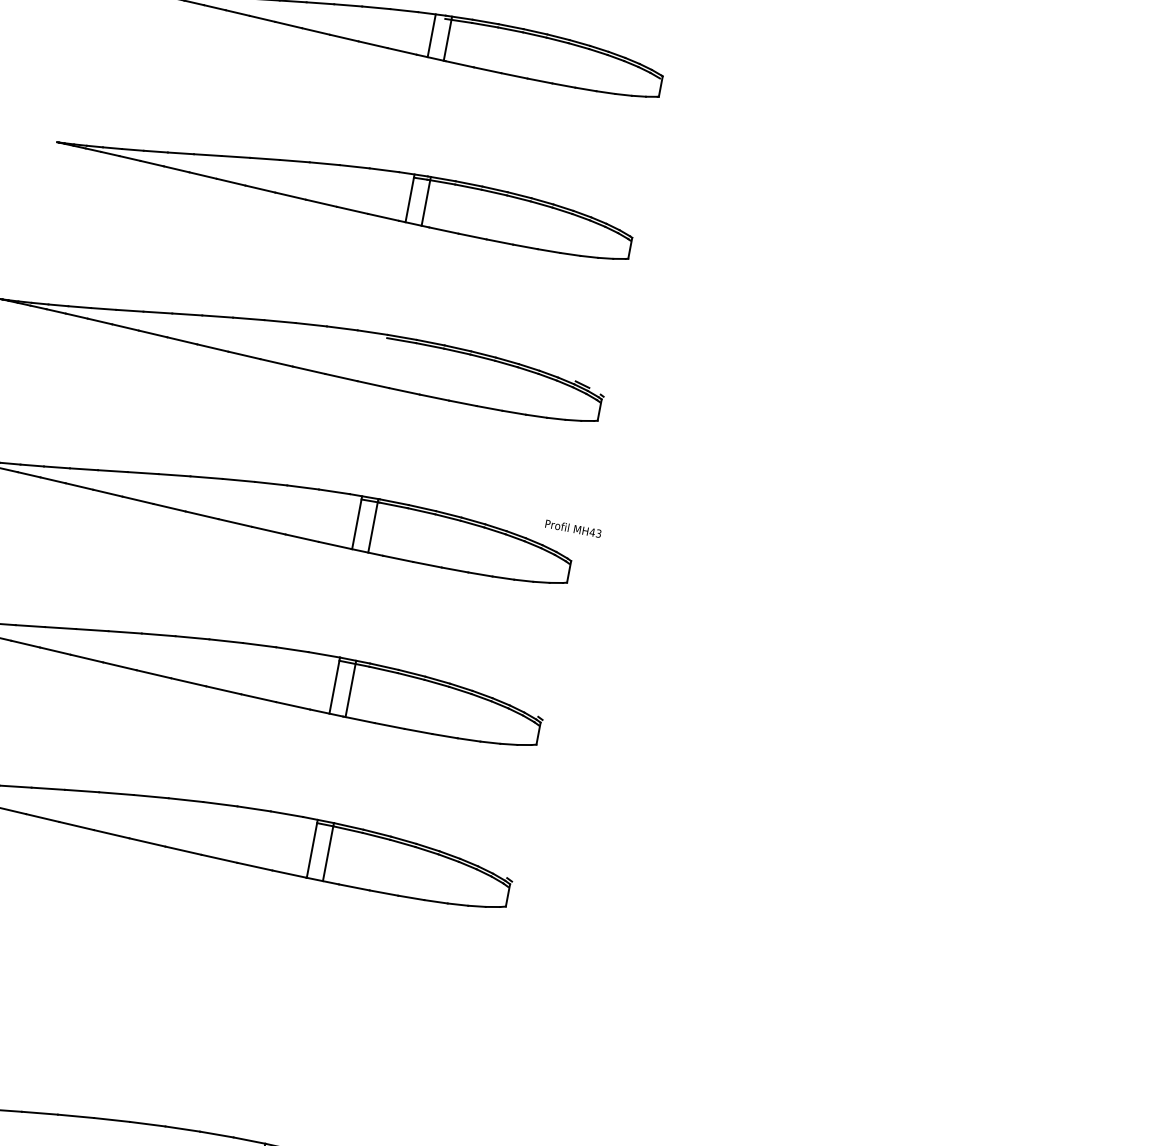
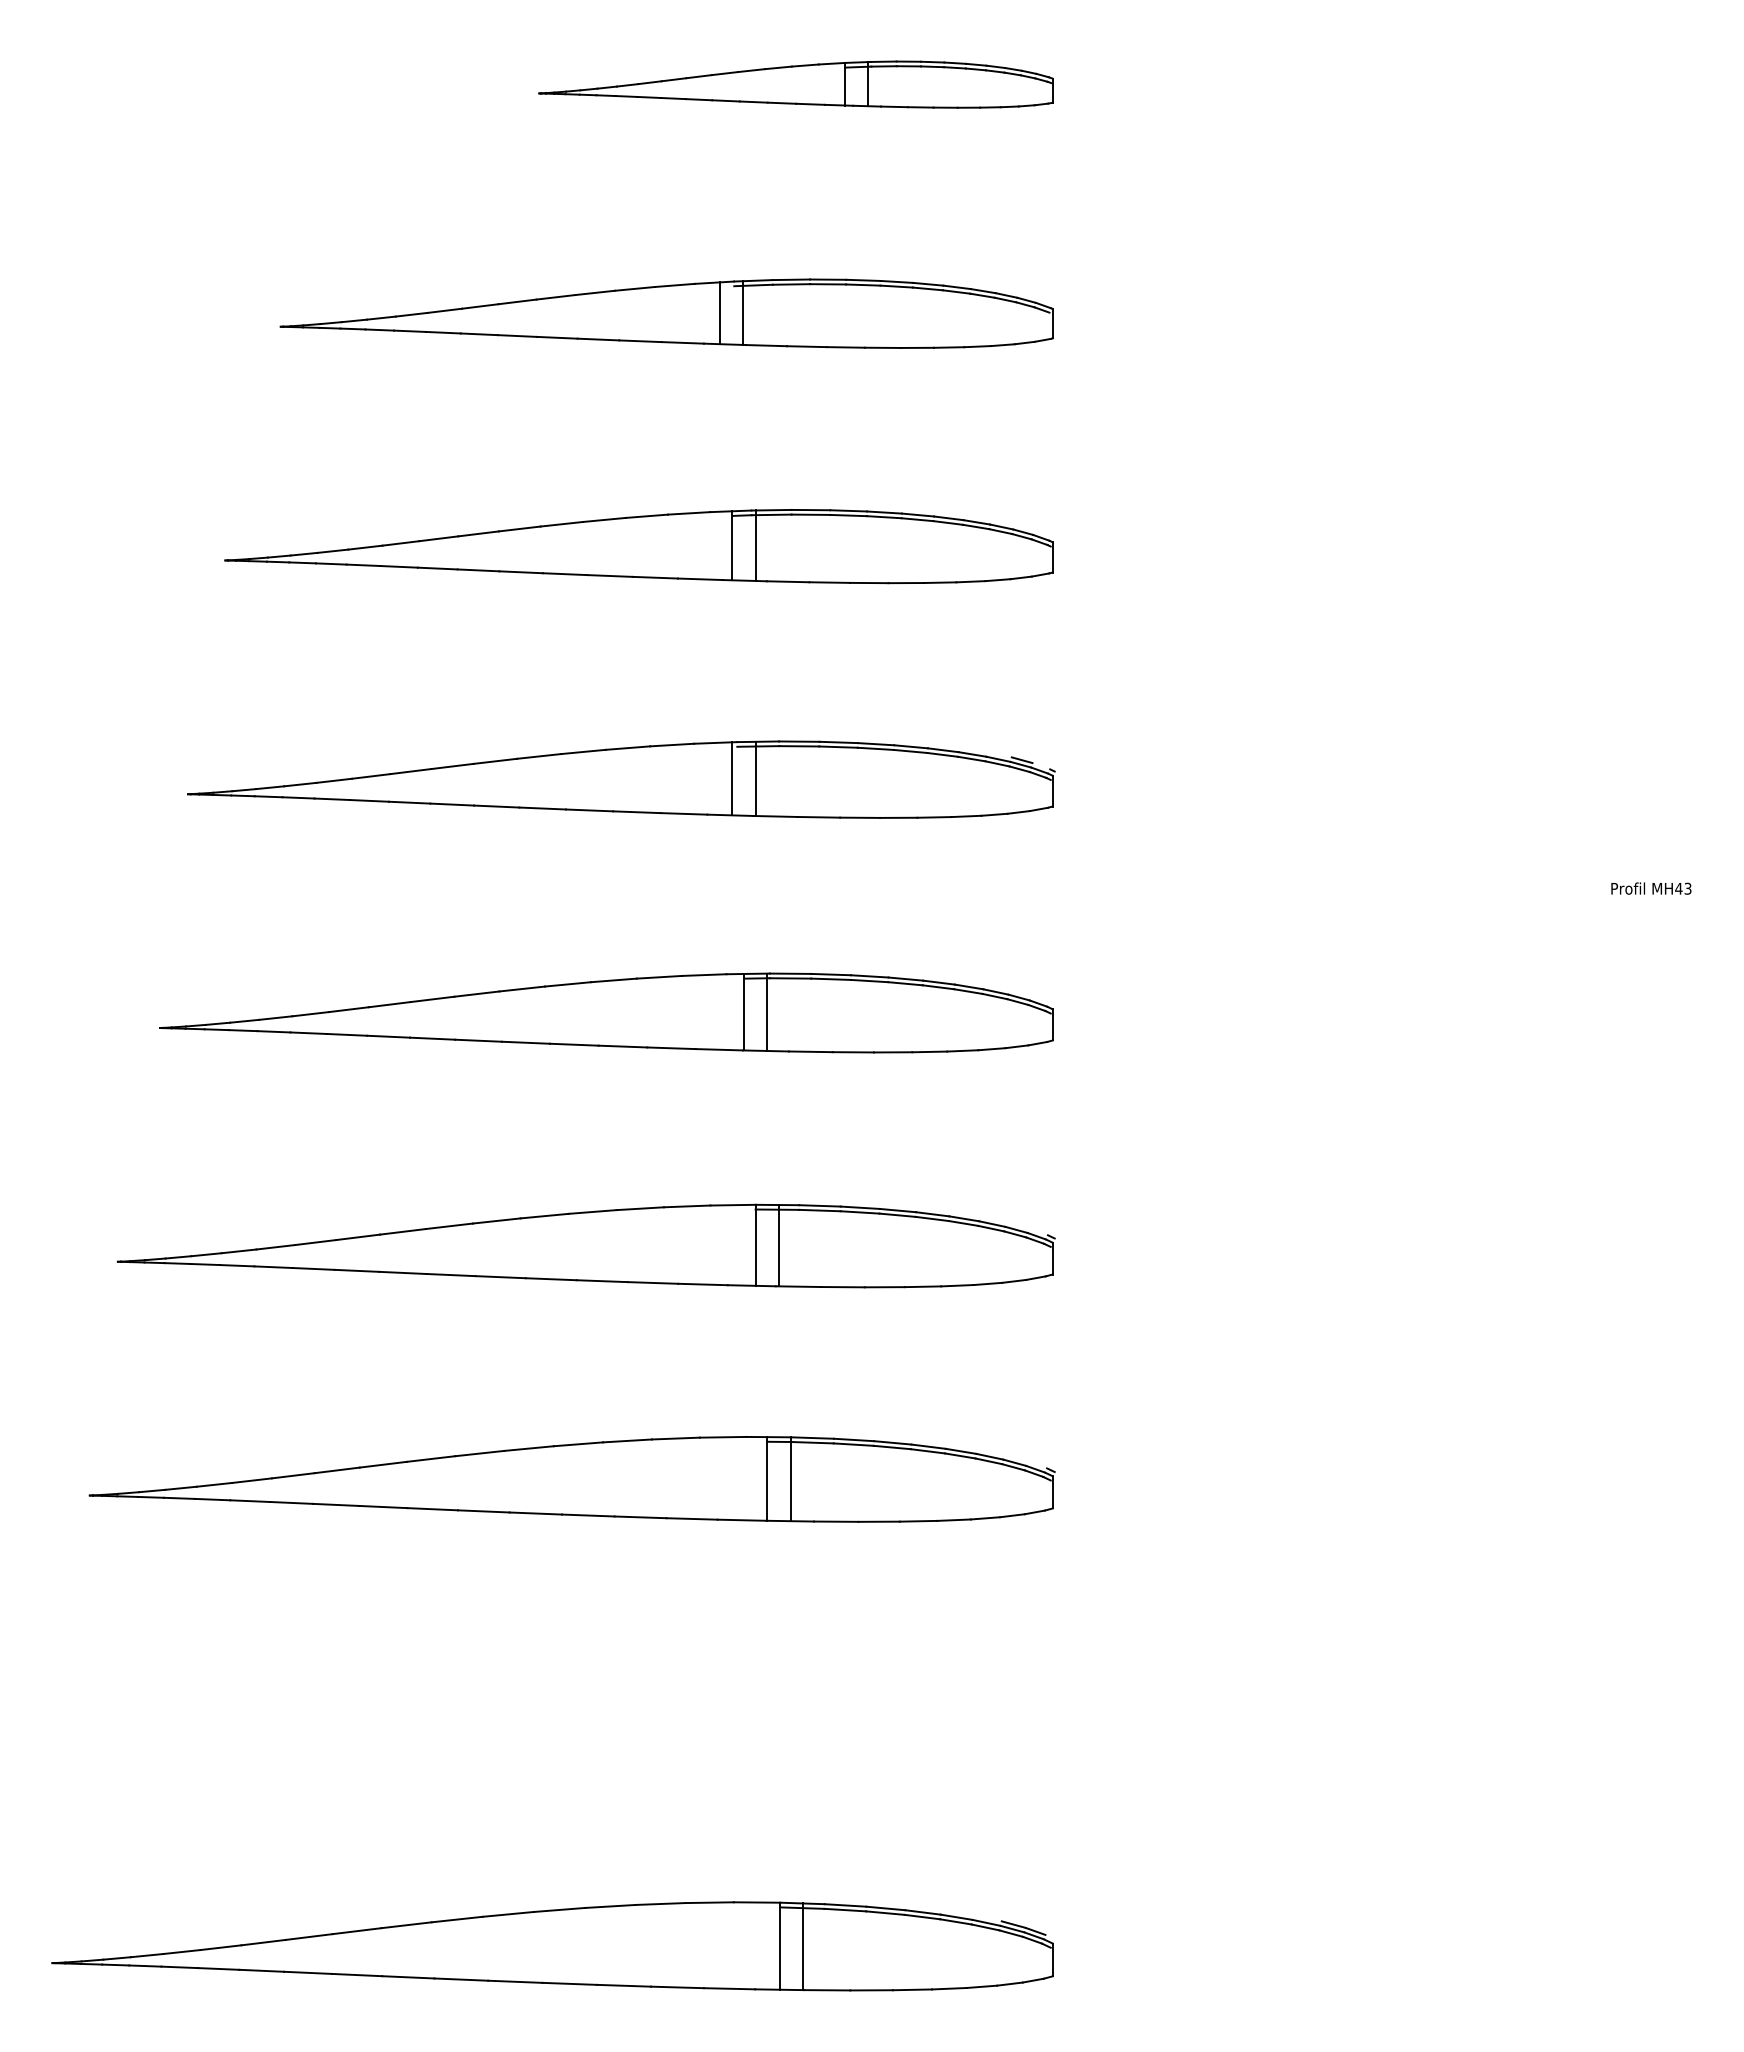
line: (379, 359) -> (732, 778), added
line: (395, 362) -> (755, 778), added
text: (573, 528) -> (1651, 888), moved

